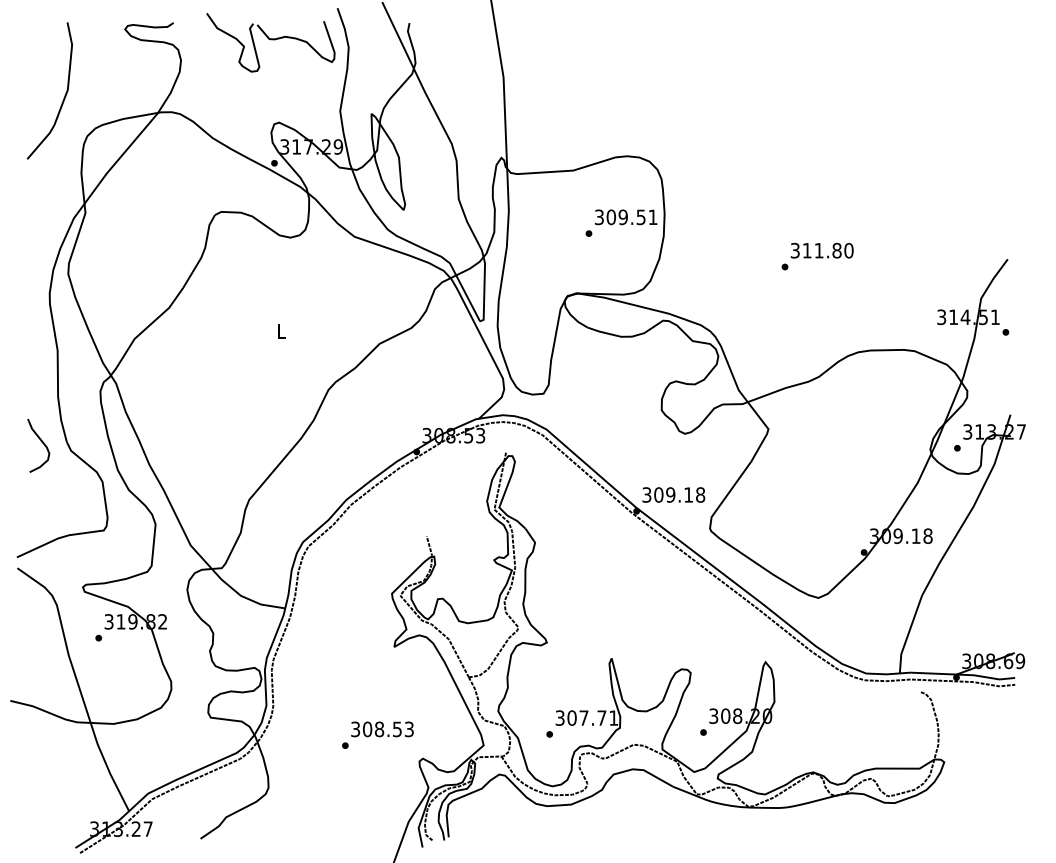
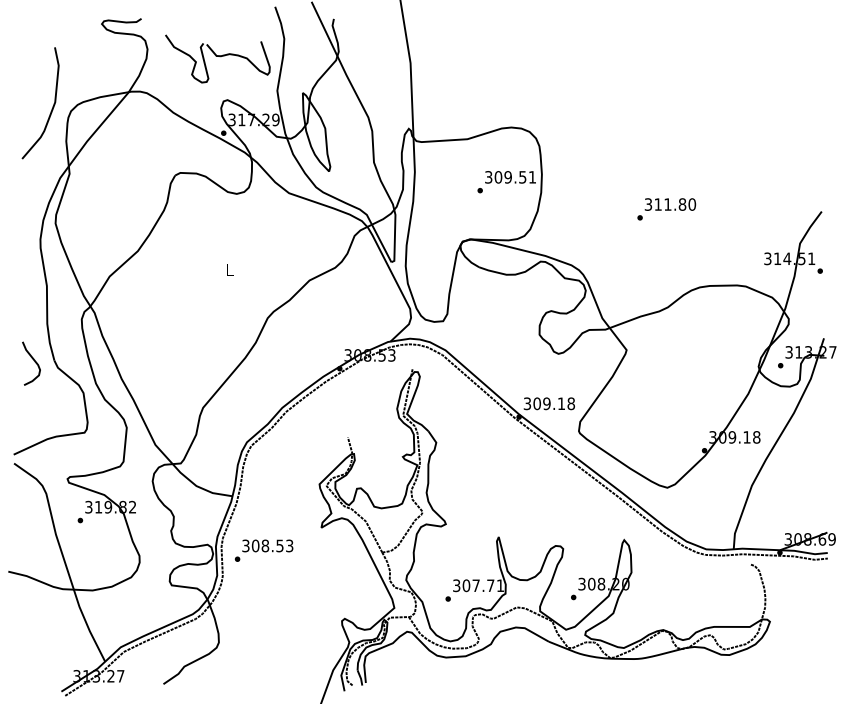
part: (270, 42) -> (217, 58), moved
curve: (63, 97) -> (51, 108), moved
text: (377, 734) -> (263, 550), moved

